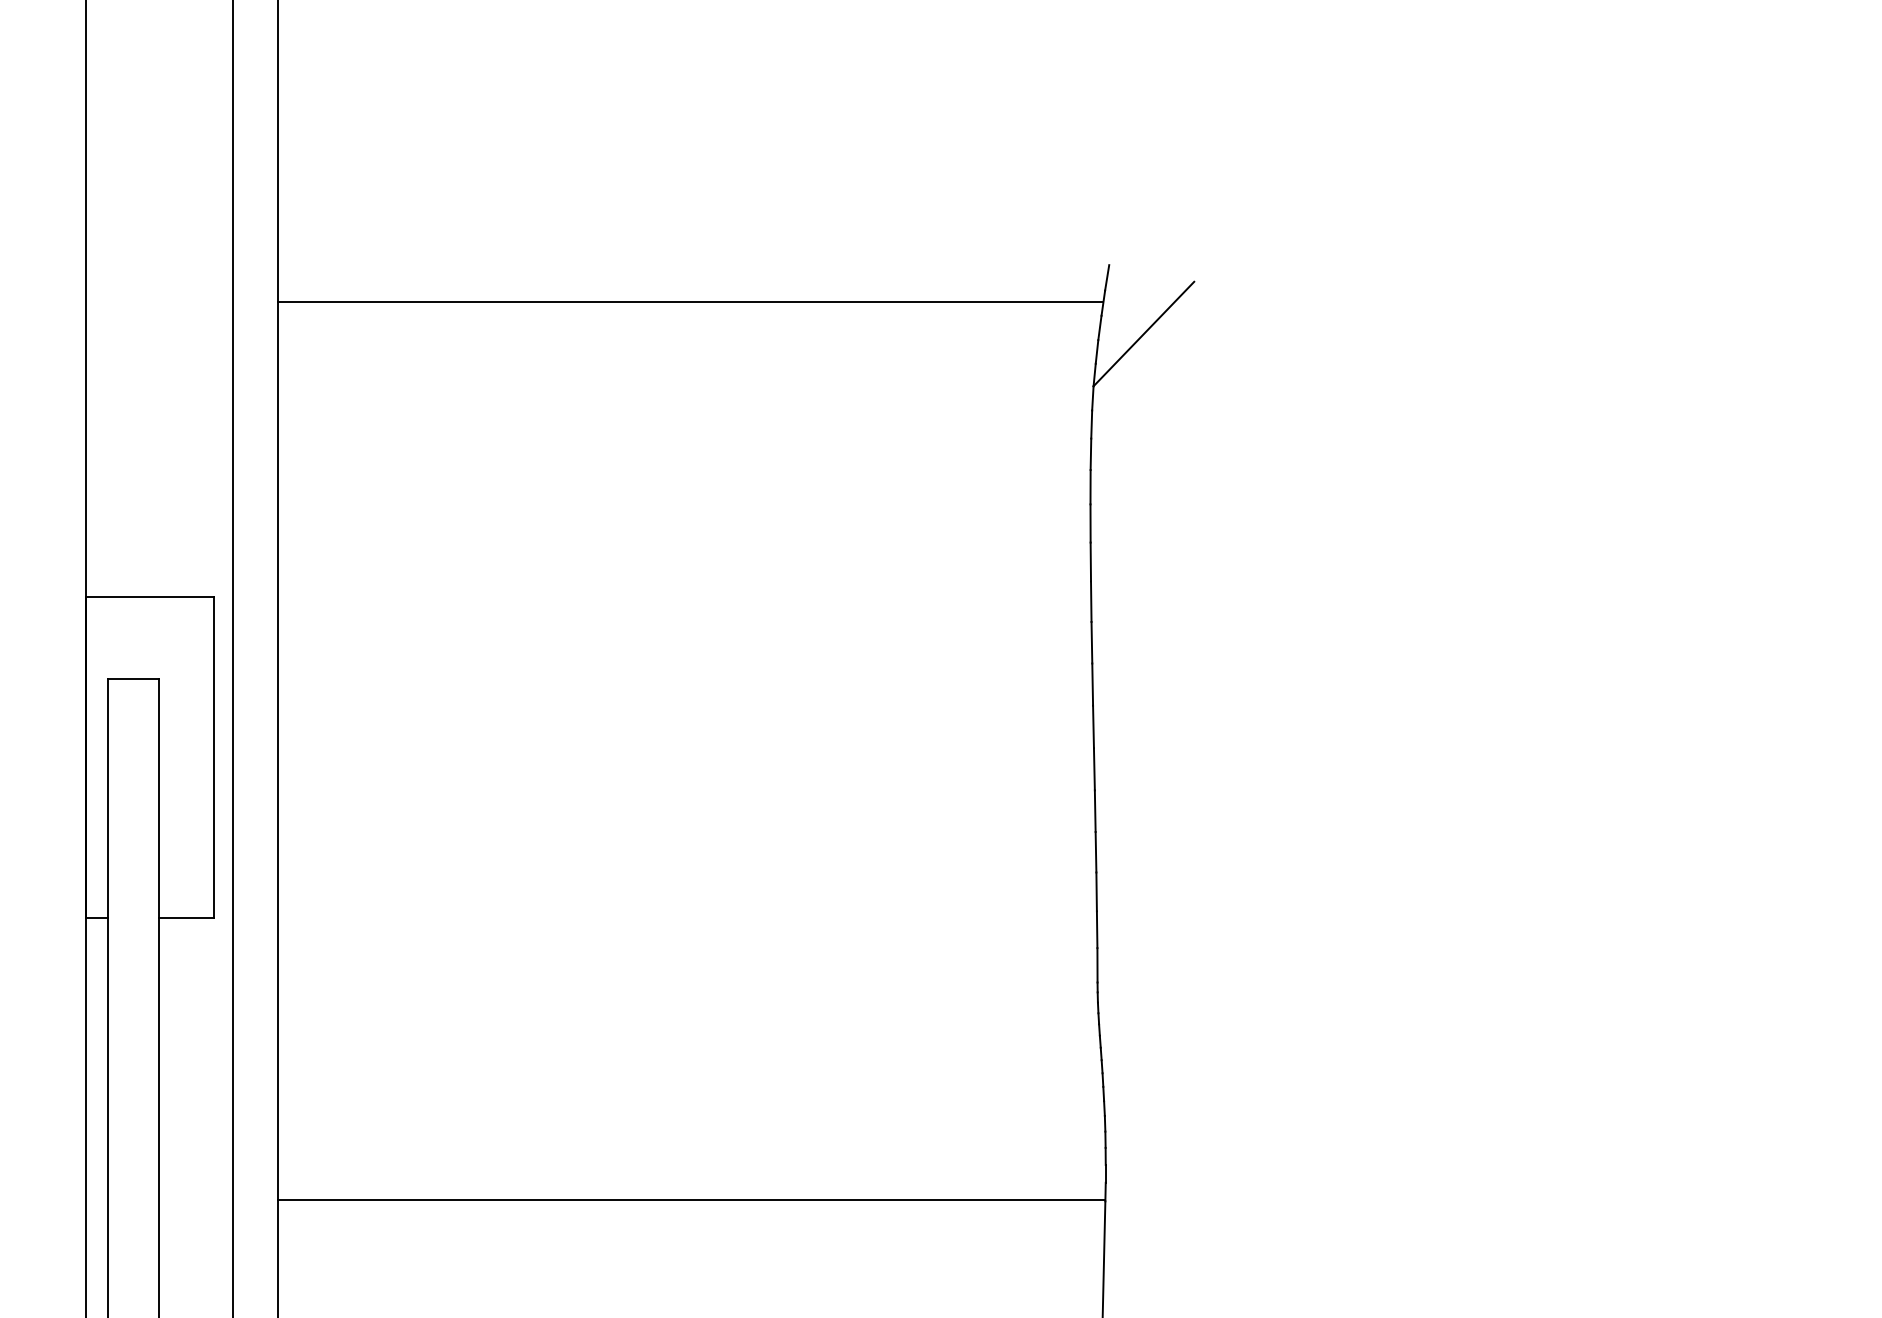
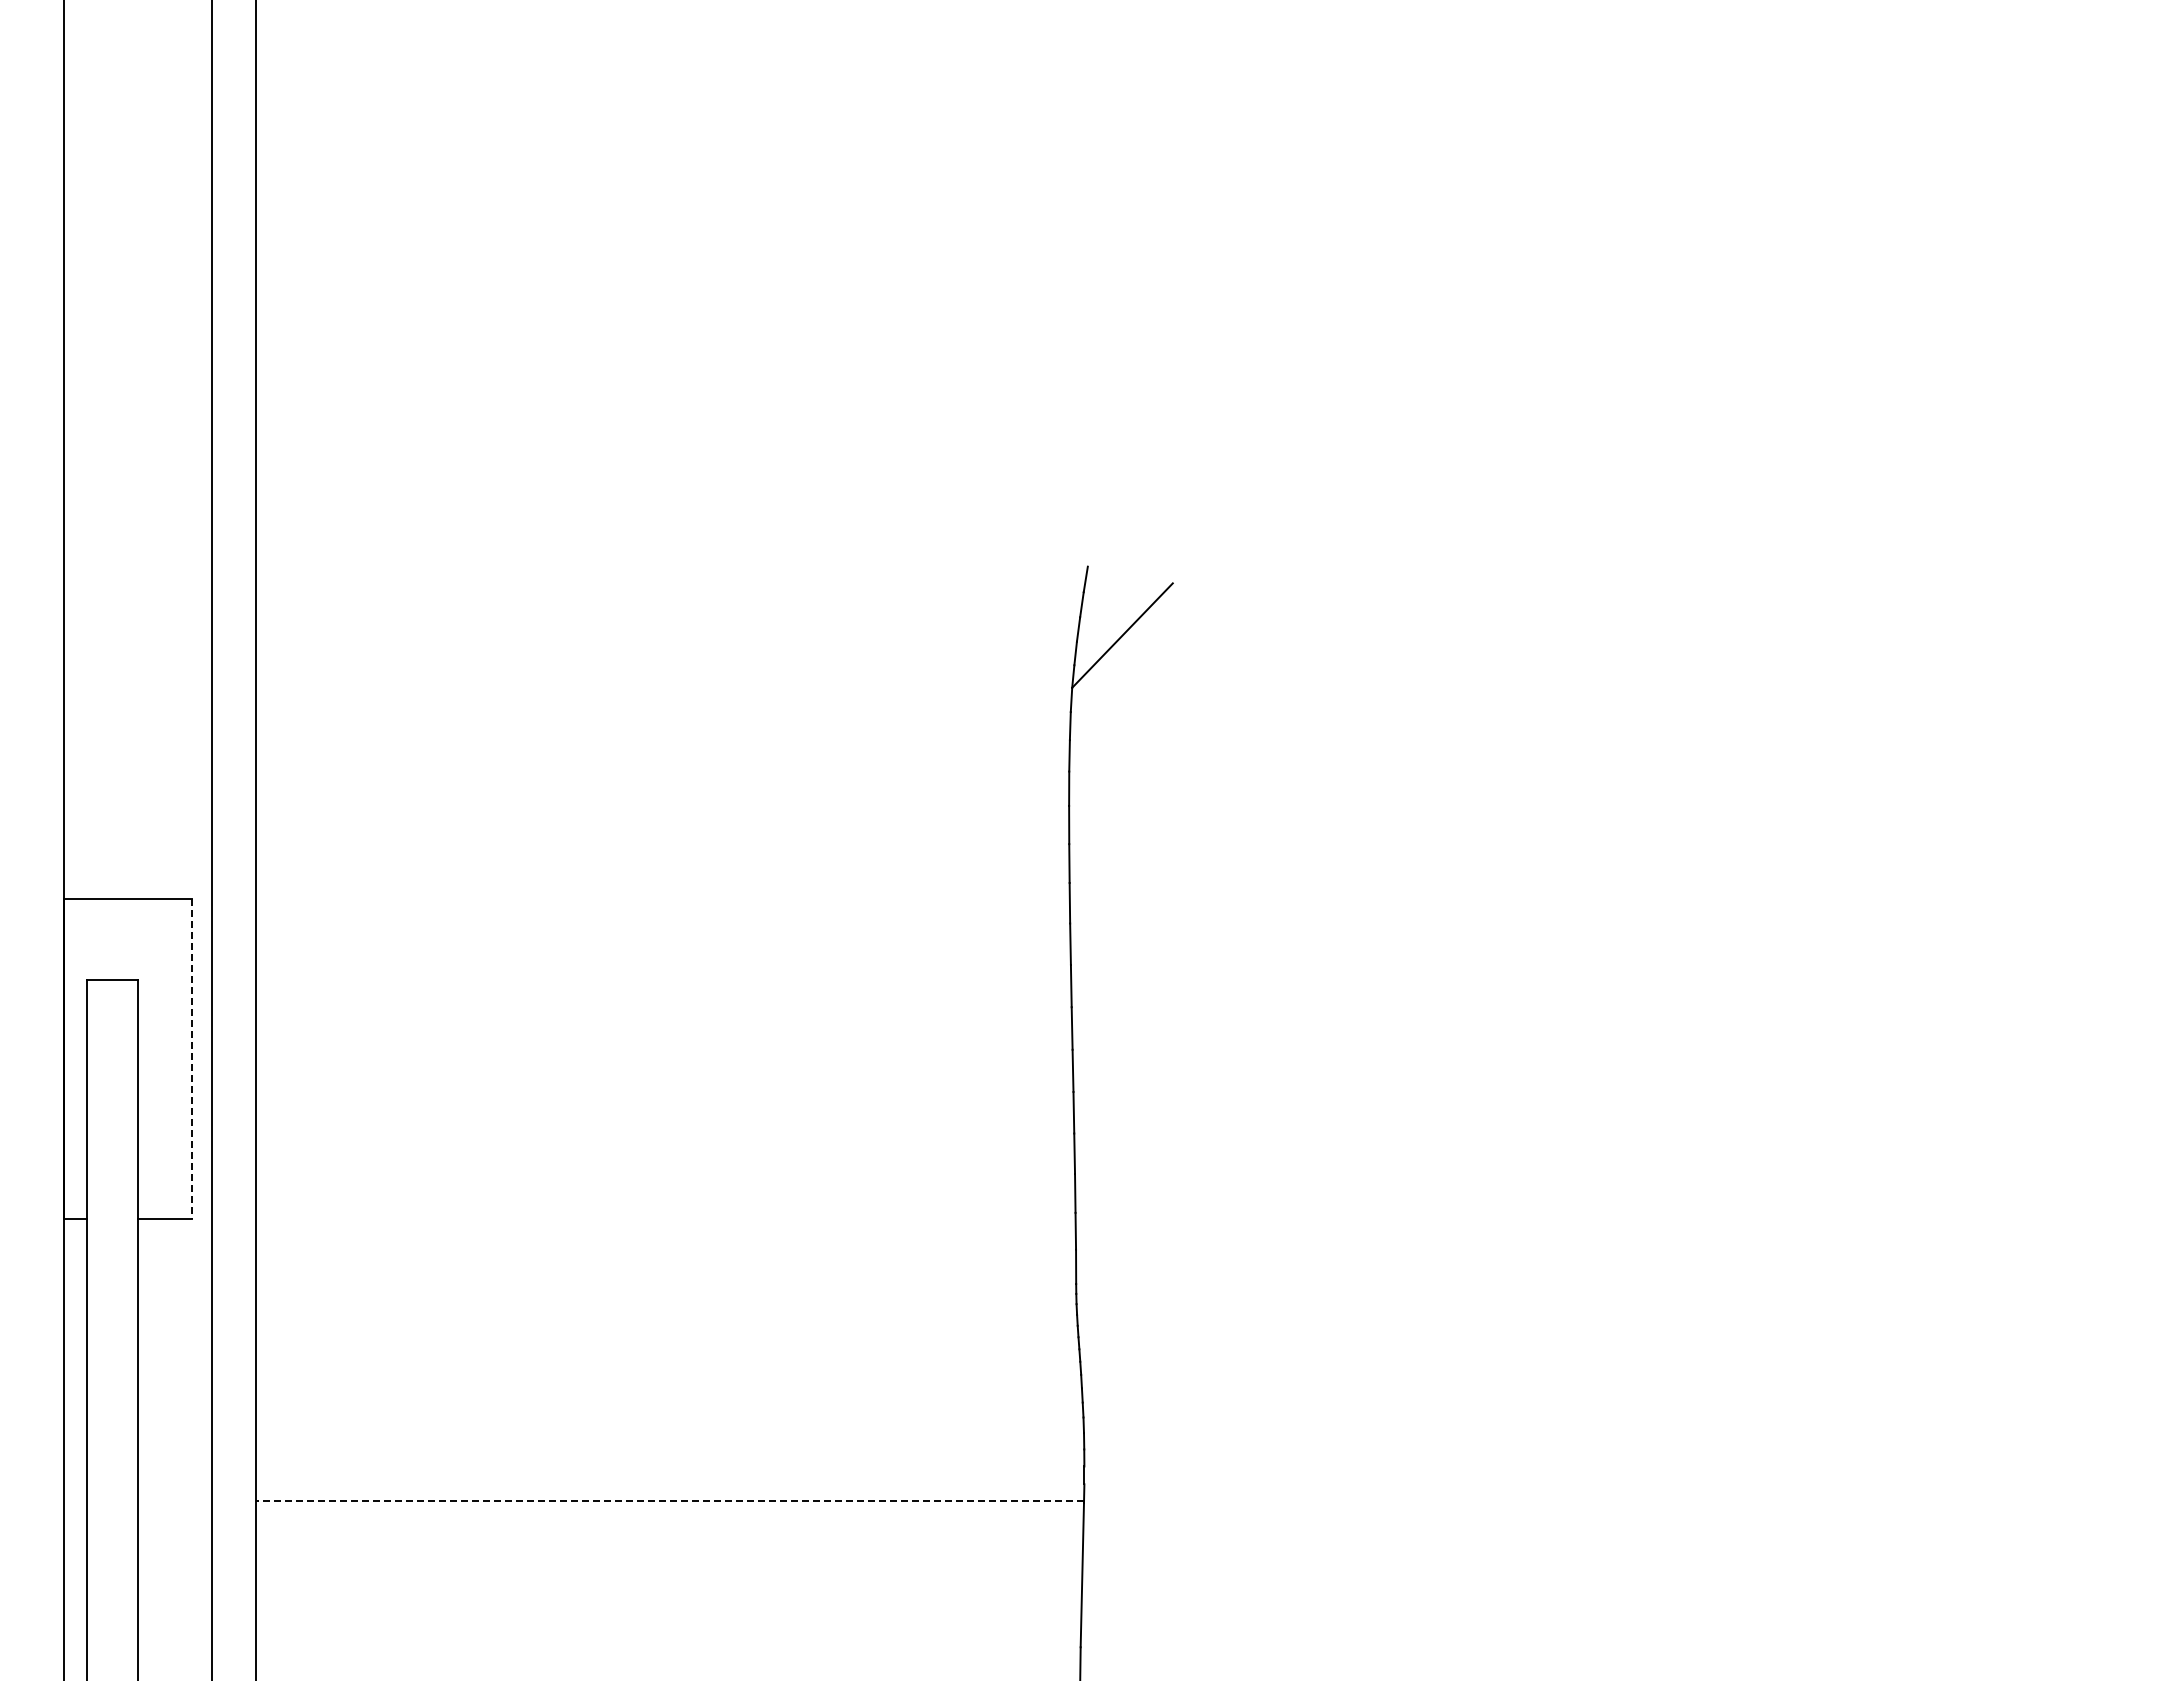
line: (690, 301) -> (669, 603), removed
line: (213, 757) -> (192, 1059), solid -> dashed
line: (691, 1199) -> (670, 1501), solid -> dashed

